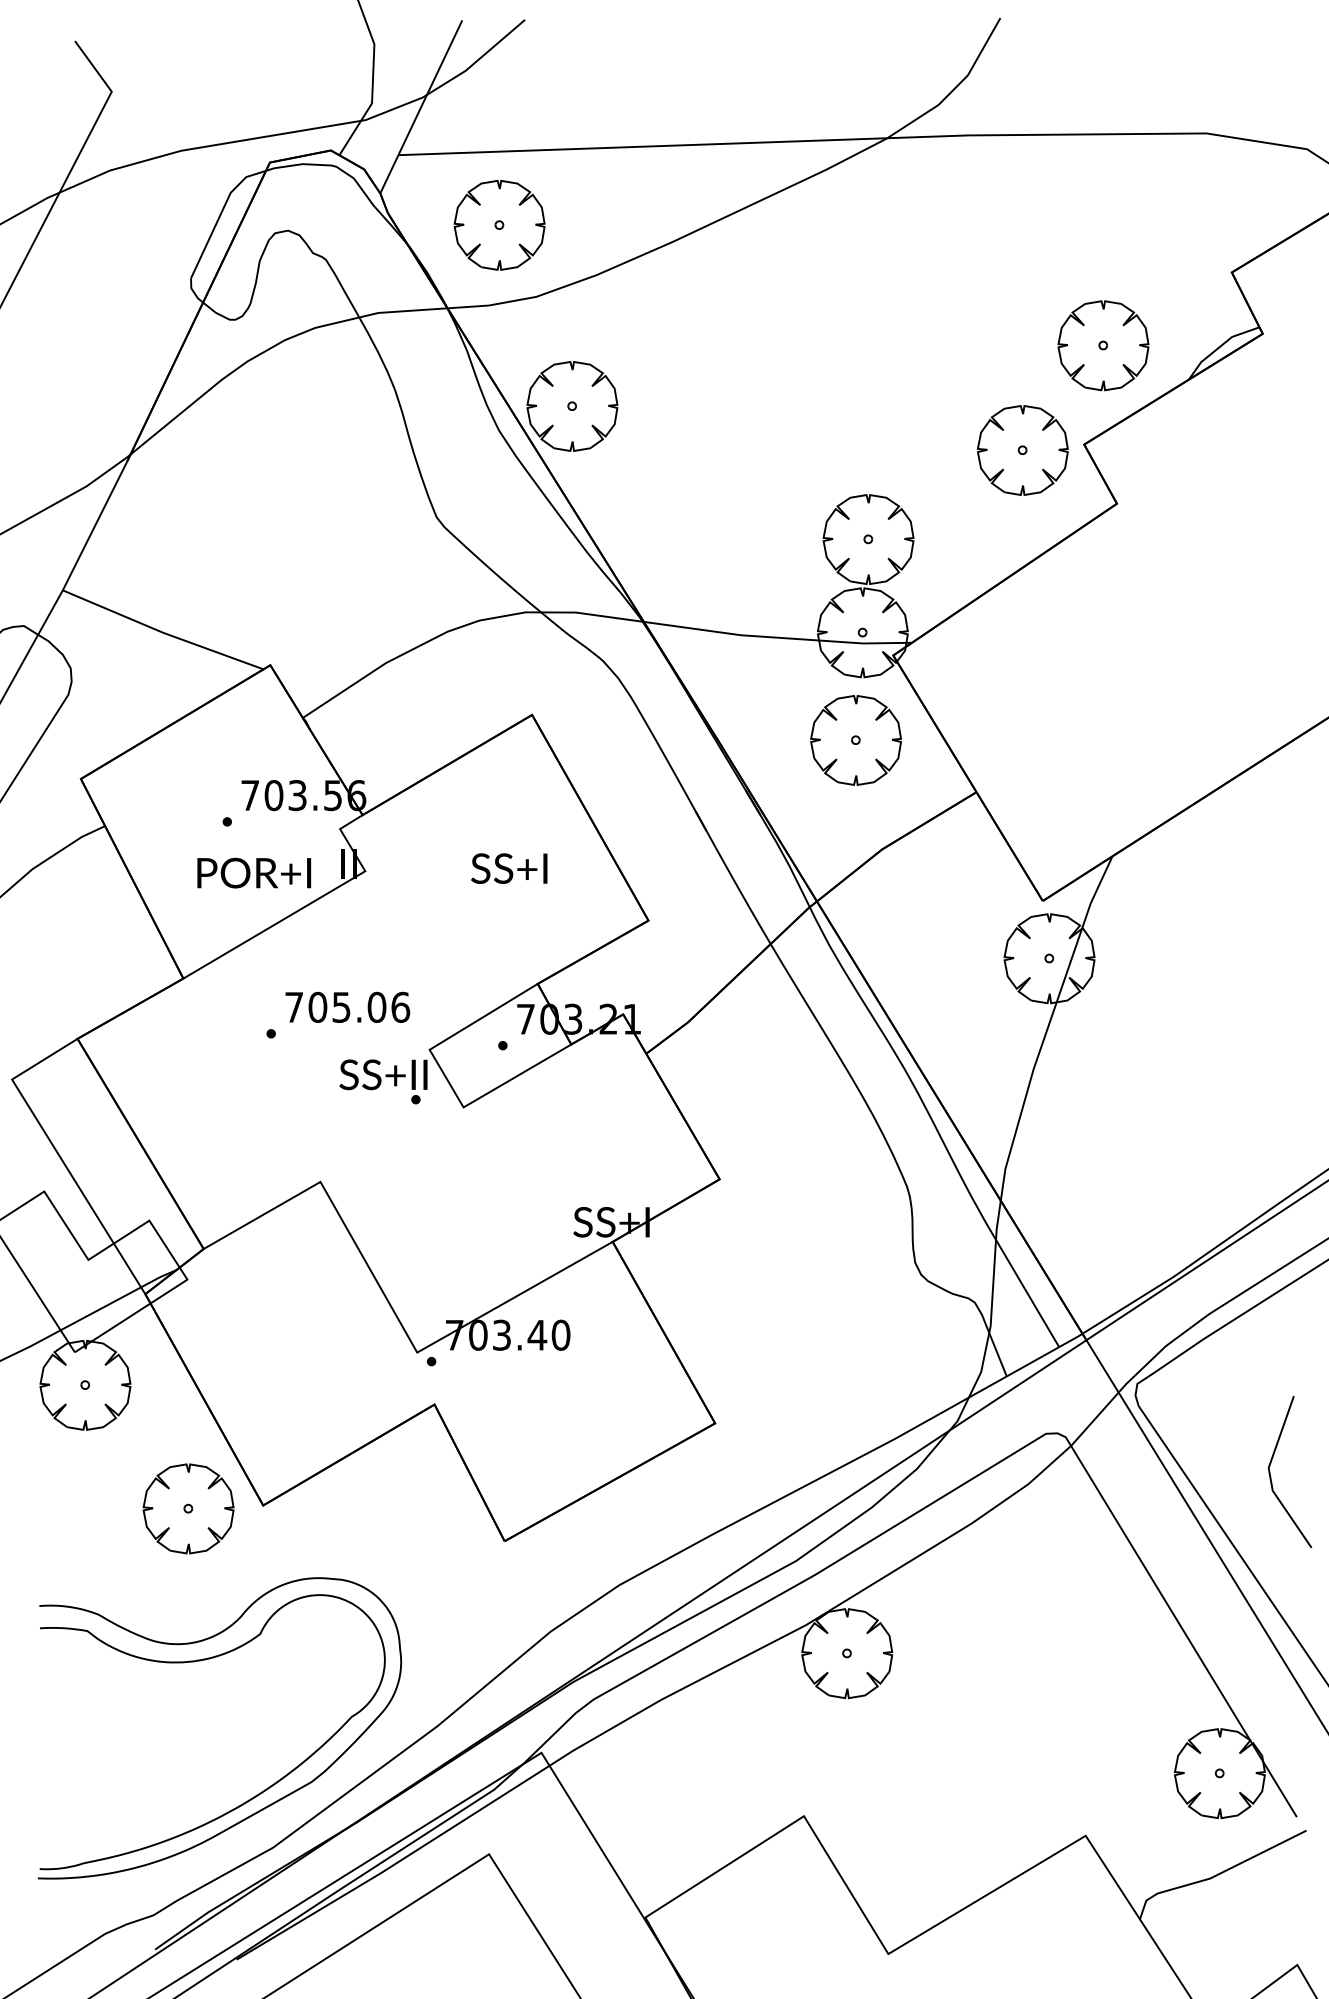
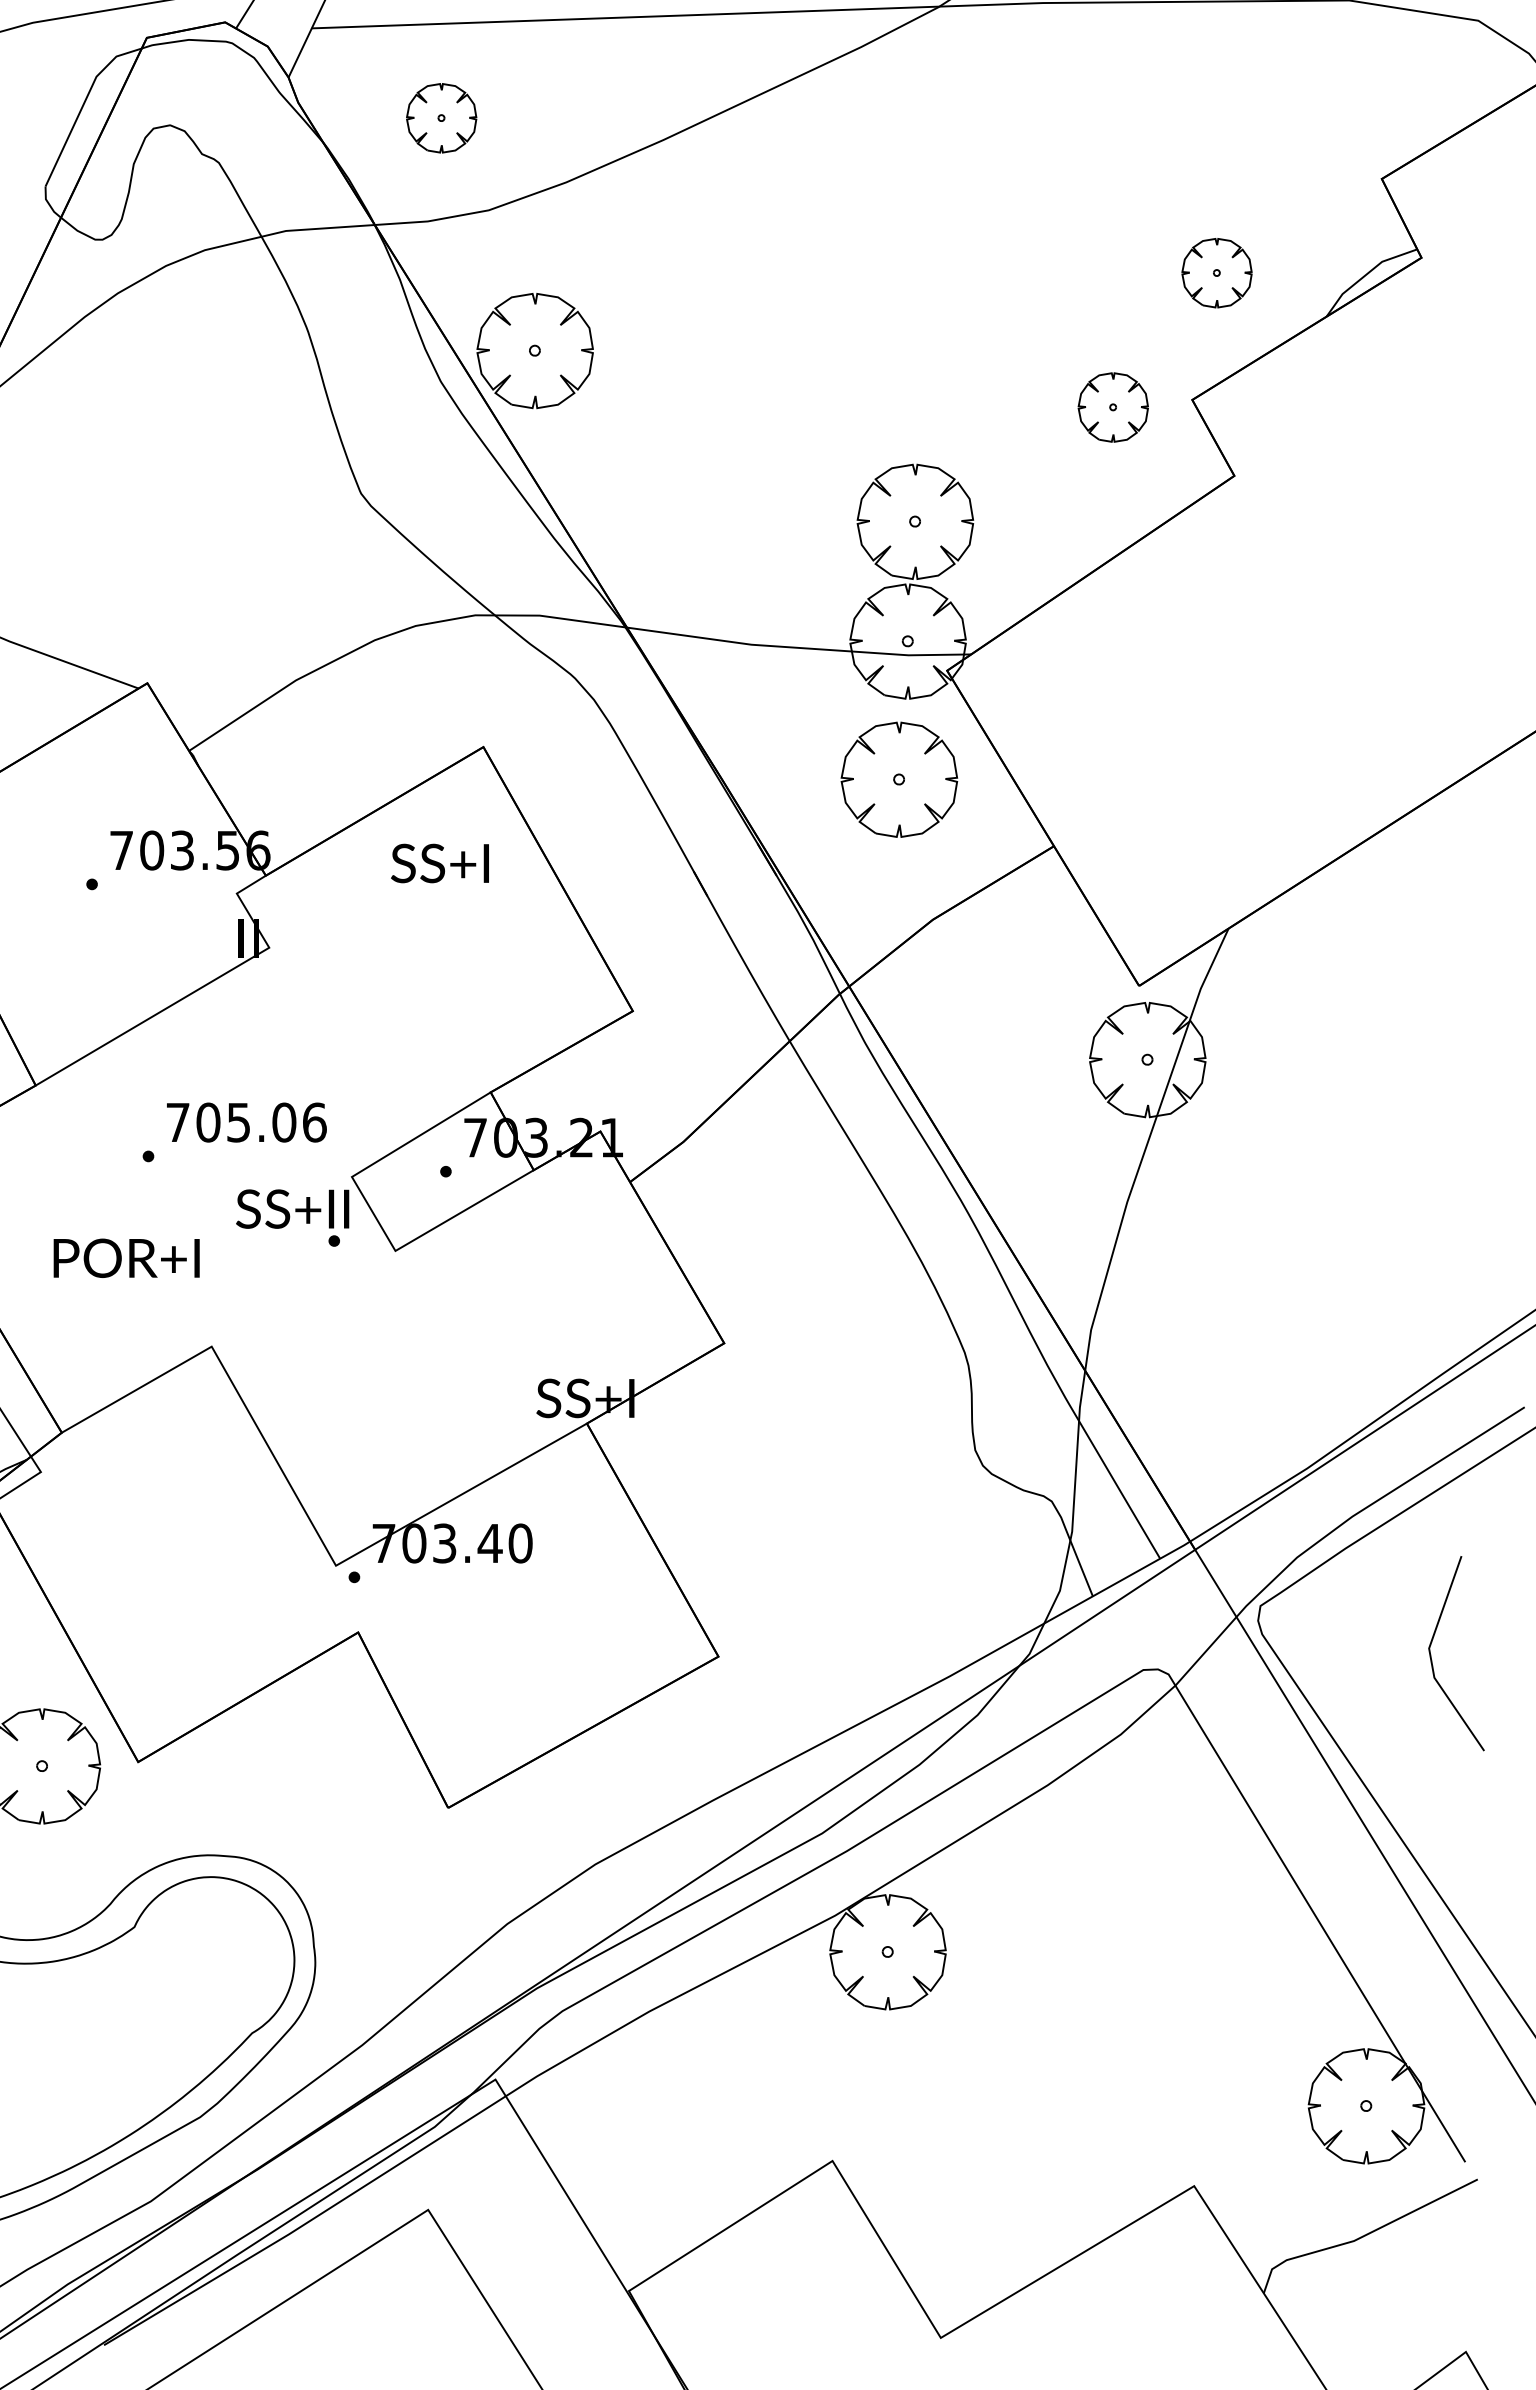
part: (499, 224) -> (441, 117), size x0.6
part: (1103, 345) -> (1217, 272), size x0.6
part: (1022, 450) -> (1113, 407), size x0.6
text: (509, 868) -> (440, 863), moved
text: (254, 872) -> (127, 1257), moved
line: (1271, 1476) -> (1432, 1659), moved

